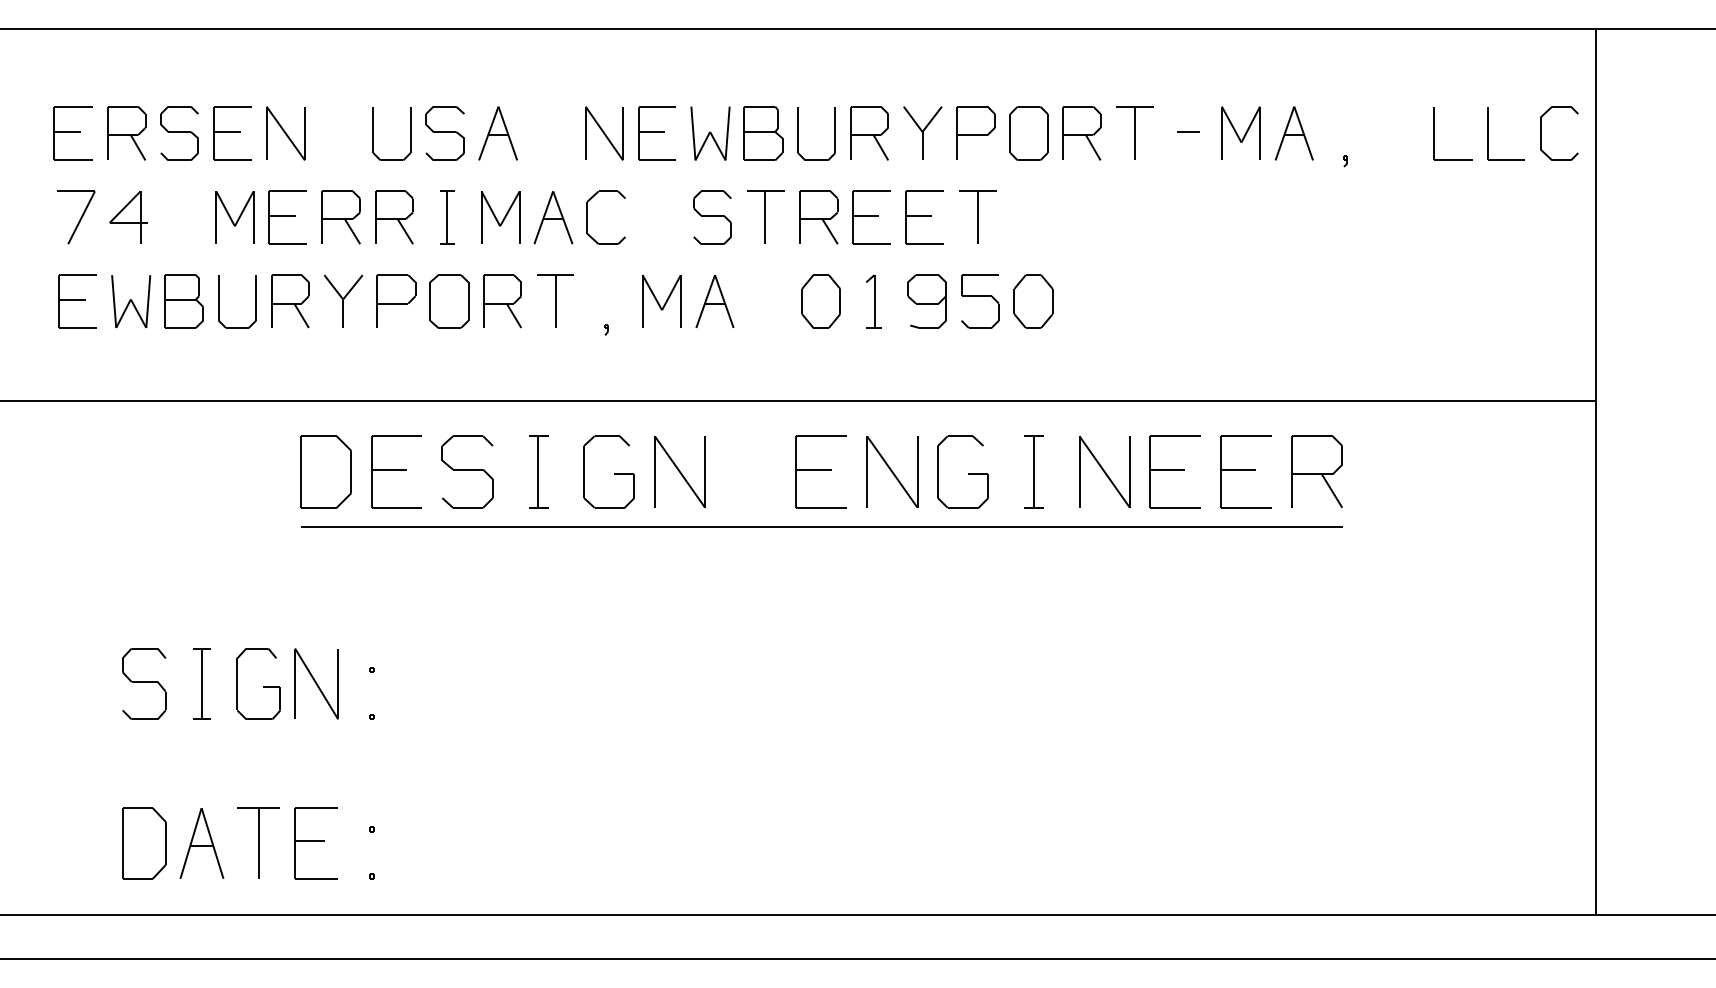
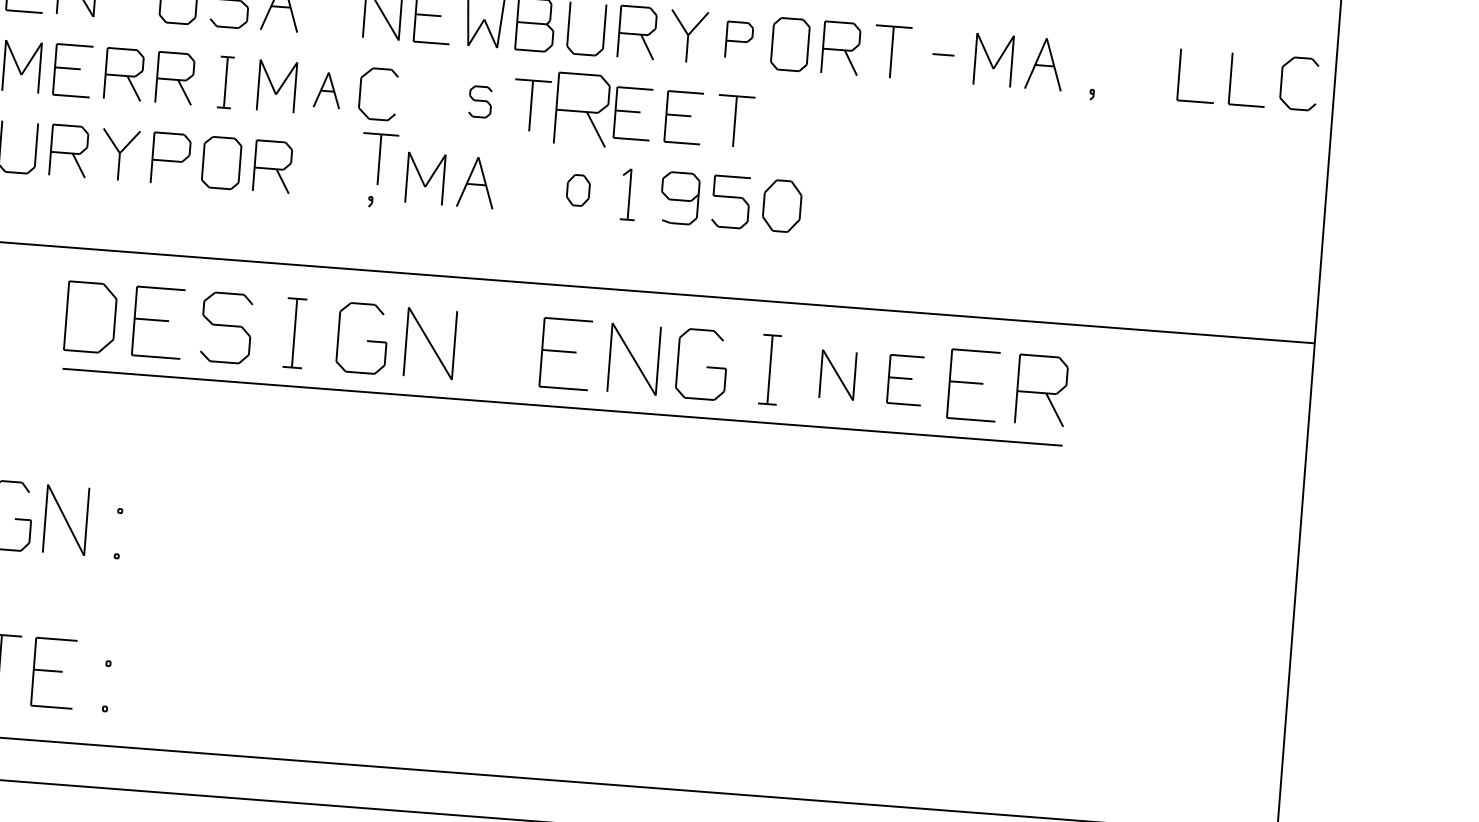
part: (975, 132) -> (739, 39), size x0.7
part: (553, 217) -> (327, 90), size x0.7
part: (712, 217) -> (480, 101), size x0.6
part: (818, 217) -> (582, 109), size x1.4
part: (555, 300) -> (379, 158), moved
part: (820, 301) -> (577, 190), size x0.6
part: (1174, 471) -> (904, 379), size x0.7
part: (1104, 472) -> (837, 375), size x0.7

